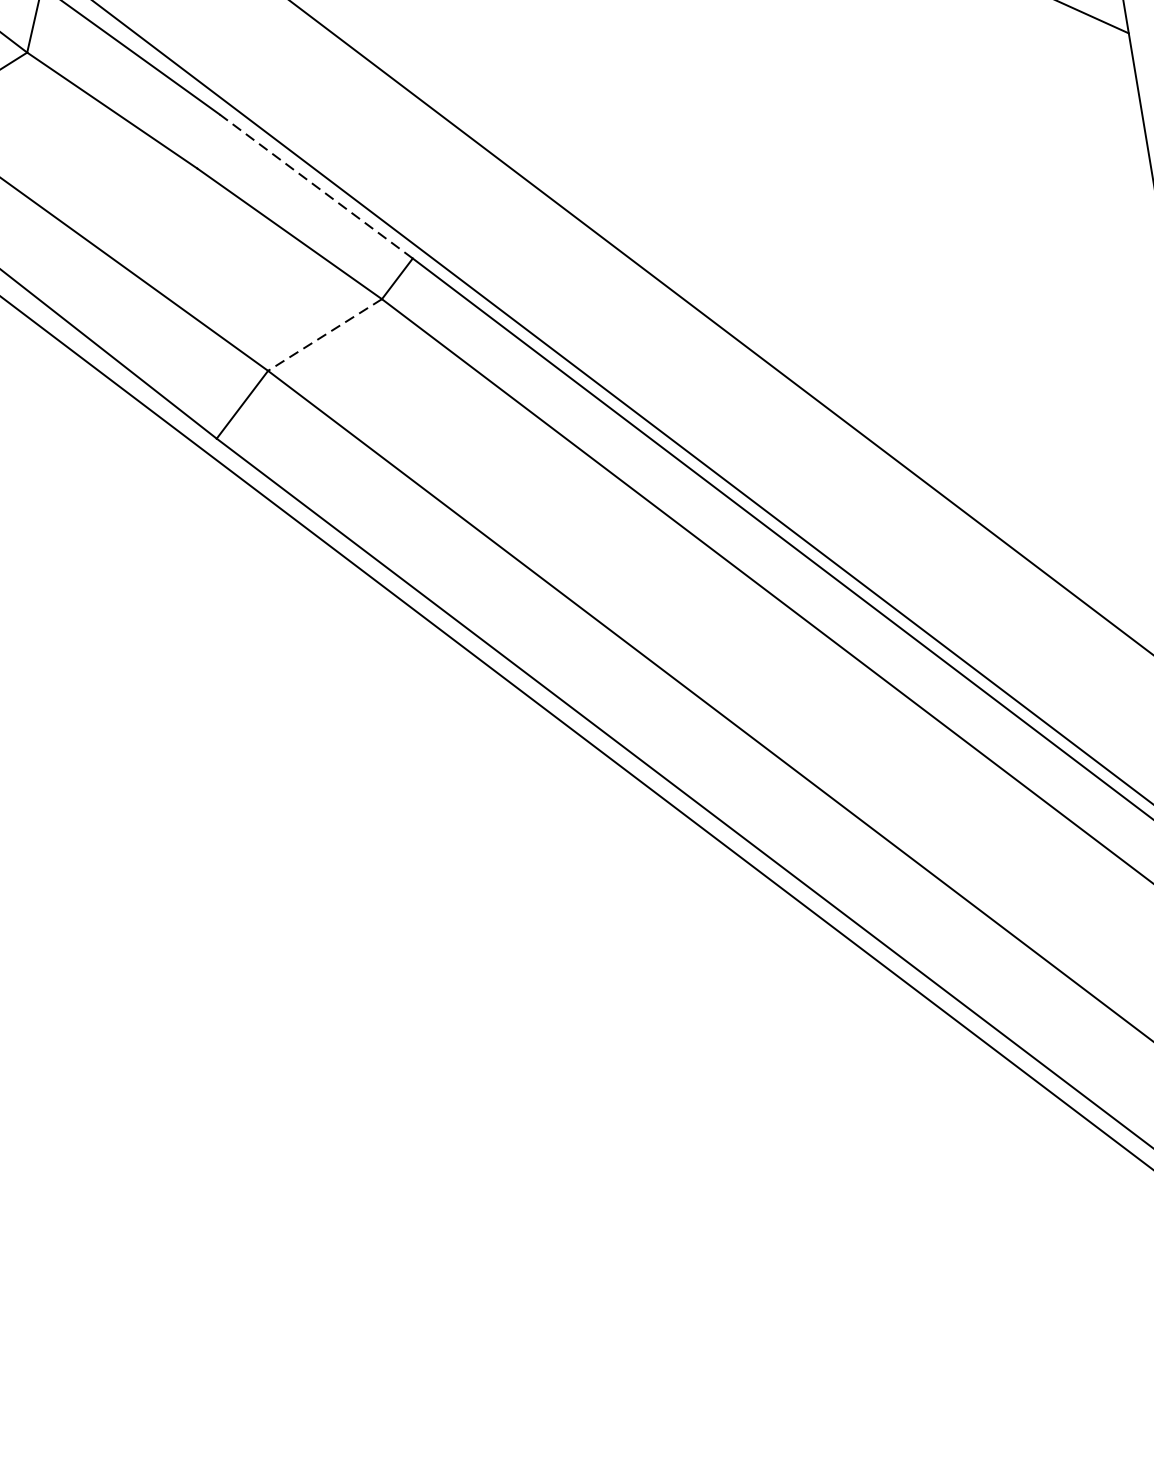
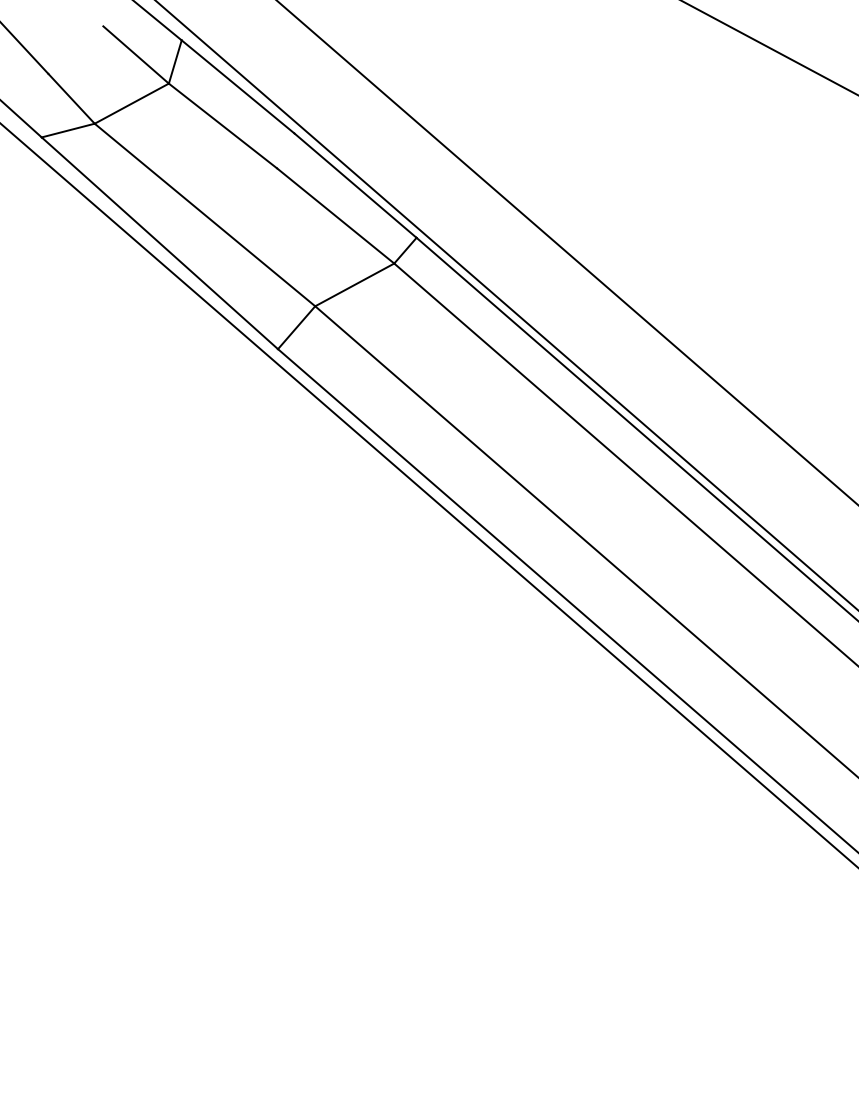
line: (316, 186) -> (355, 185), dashed -> solid
line: (324, 334) -> (354, 284), dashed -> solid

